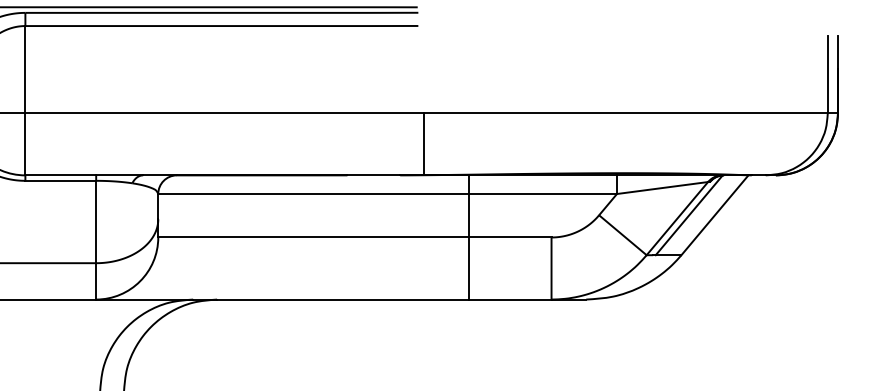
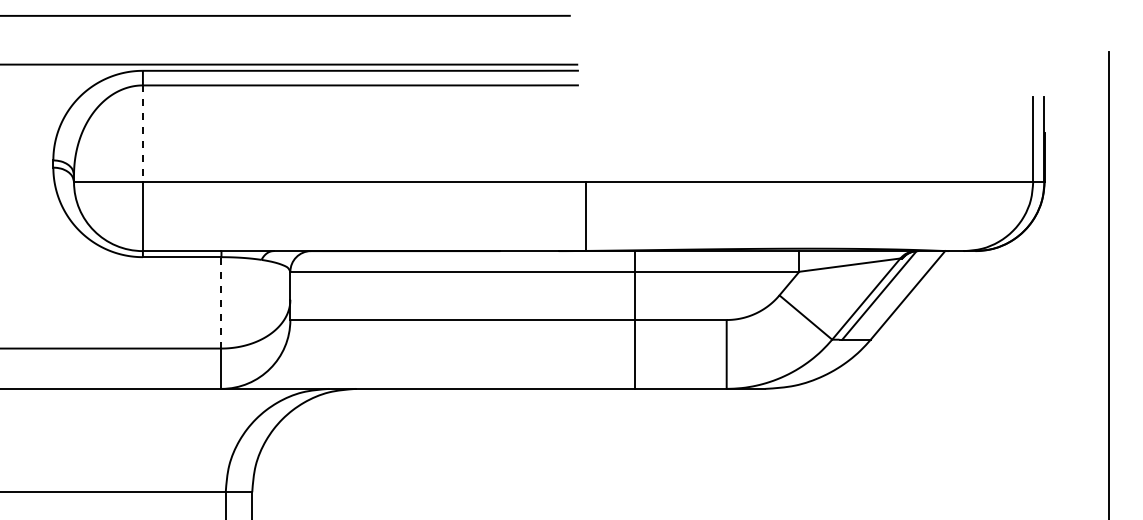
line: (25, 70) -> (142, 134), solid -> dashed
line: (96, 221) -> (221, 302), solid -> dashed

